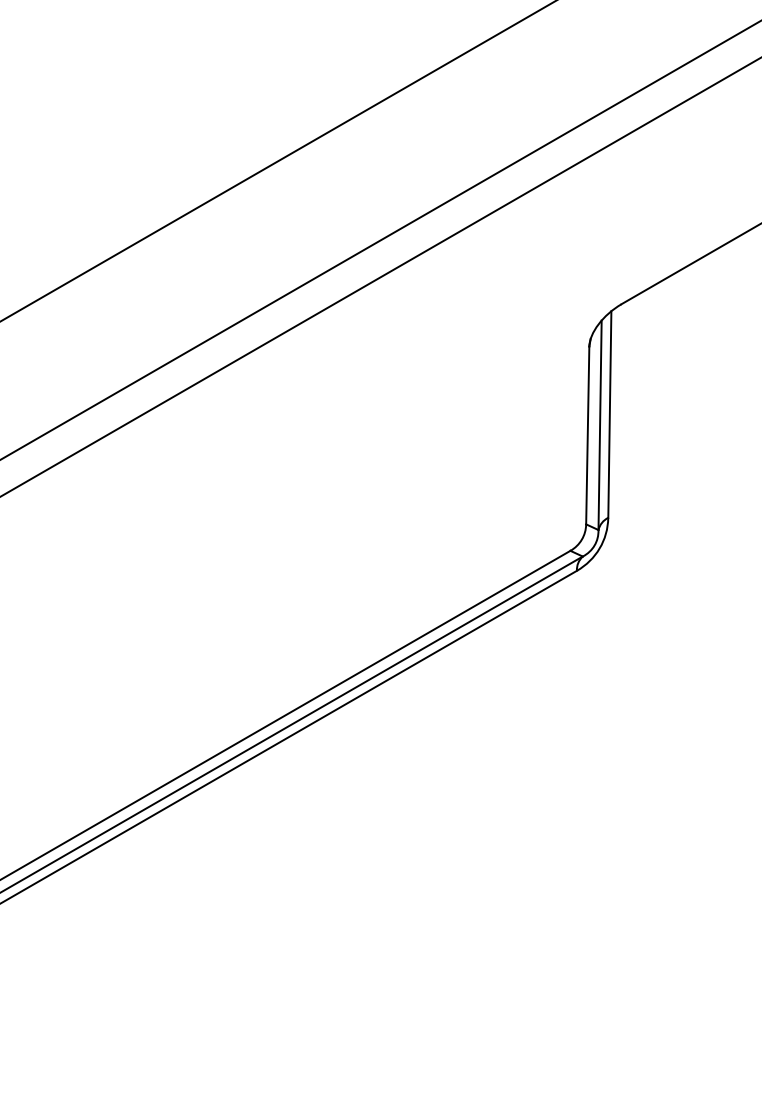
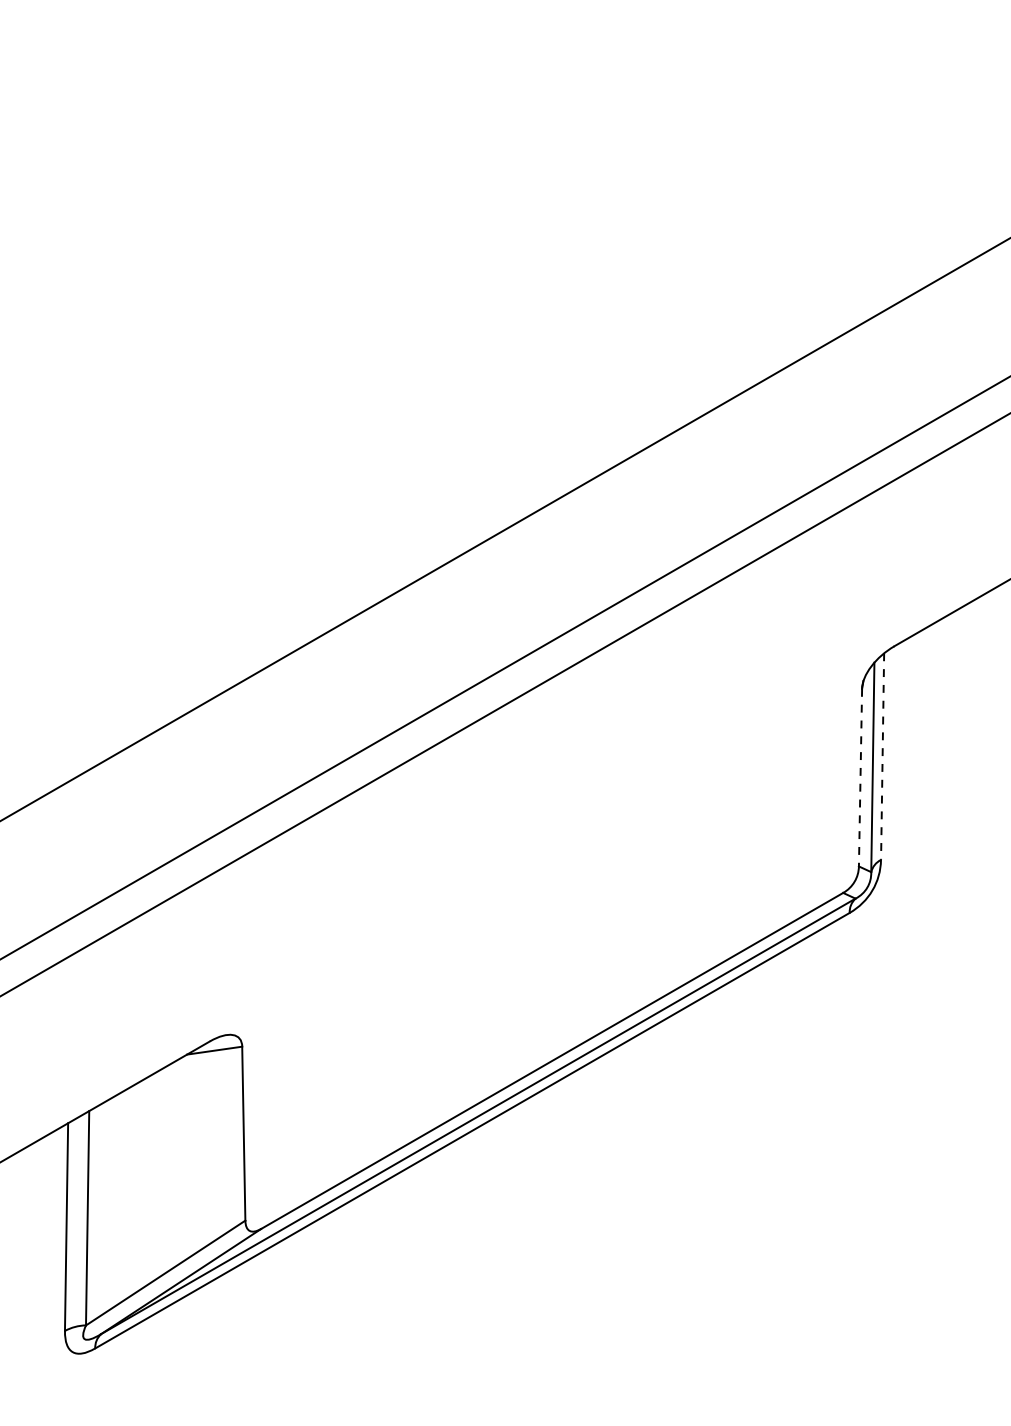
line: (609, 415) -> (882, 757), solid -> dashed
line: (587, 435) -> (860, 777), solid -> dashed

